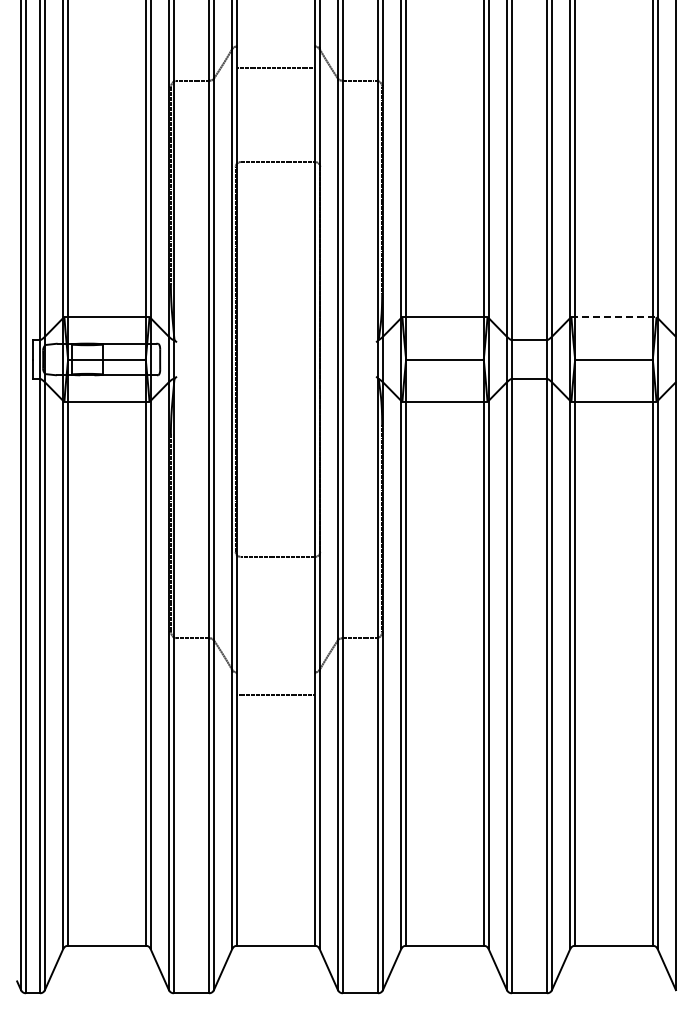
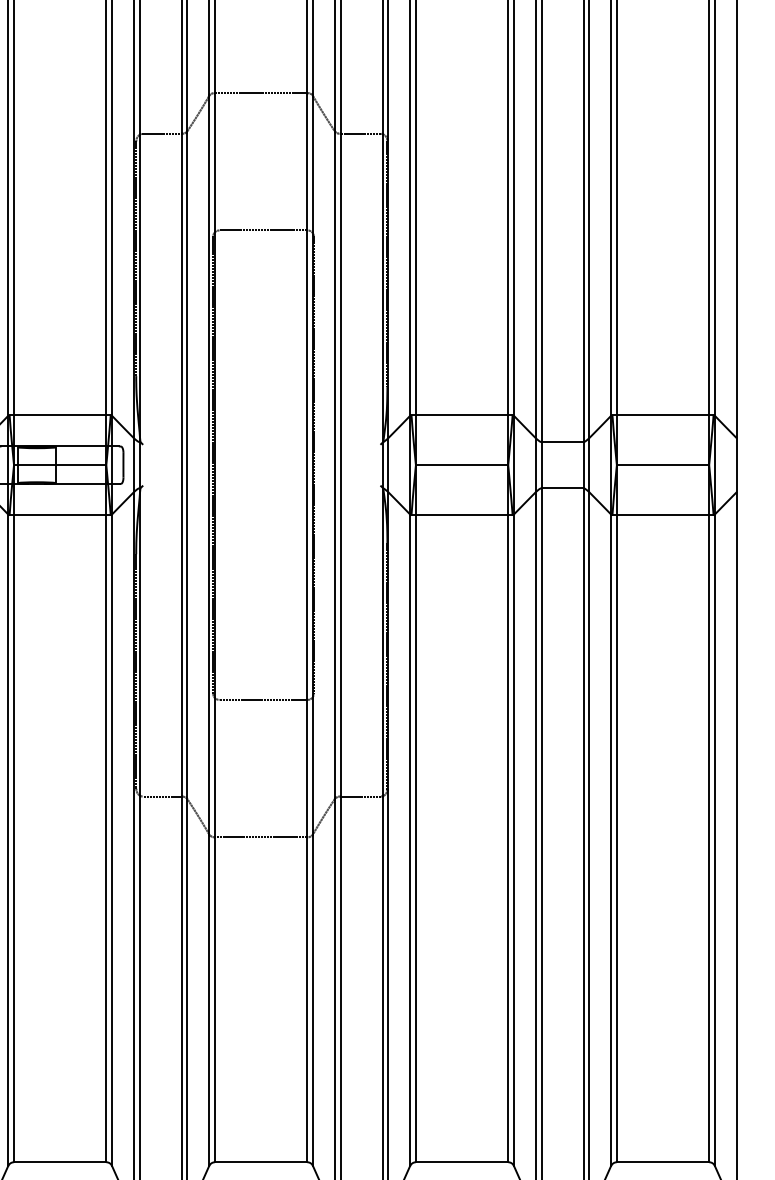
line: (275, 68) -> (260, 93), moved
line: (613, 317) -> (662, 415), dashed -> solid
line: (275, 695) -> (260, 837), moved

